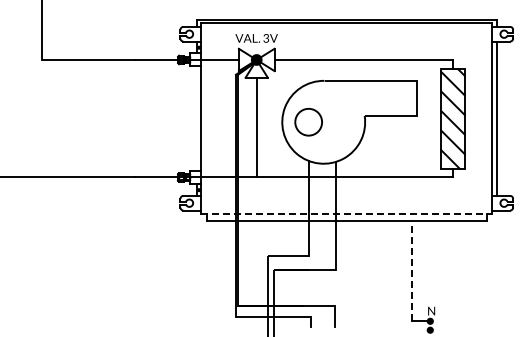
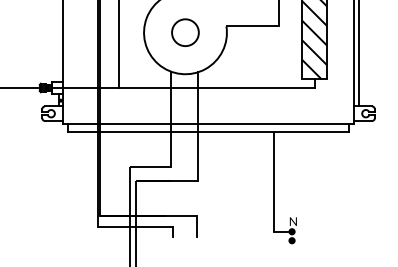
circle: (308, 122) -> (185, 32), moved
line: (346, 213) -> (208, 123), dashed -> solid
line: (411, 270) -> (273, 180), dashed -> solid

